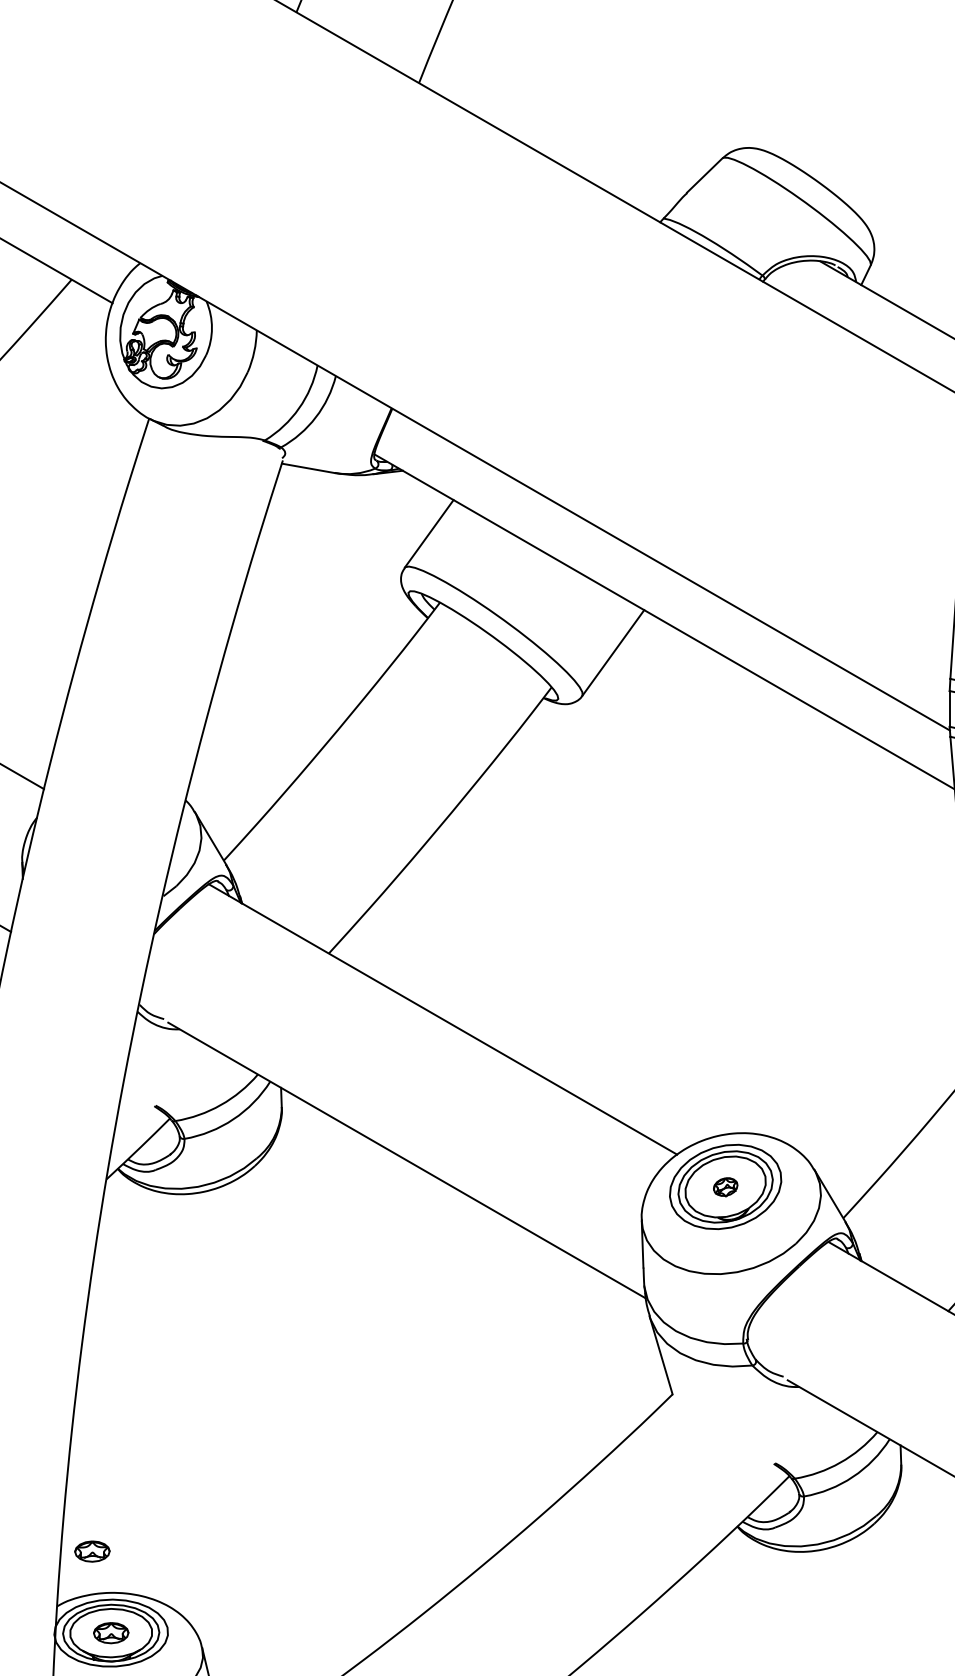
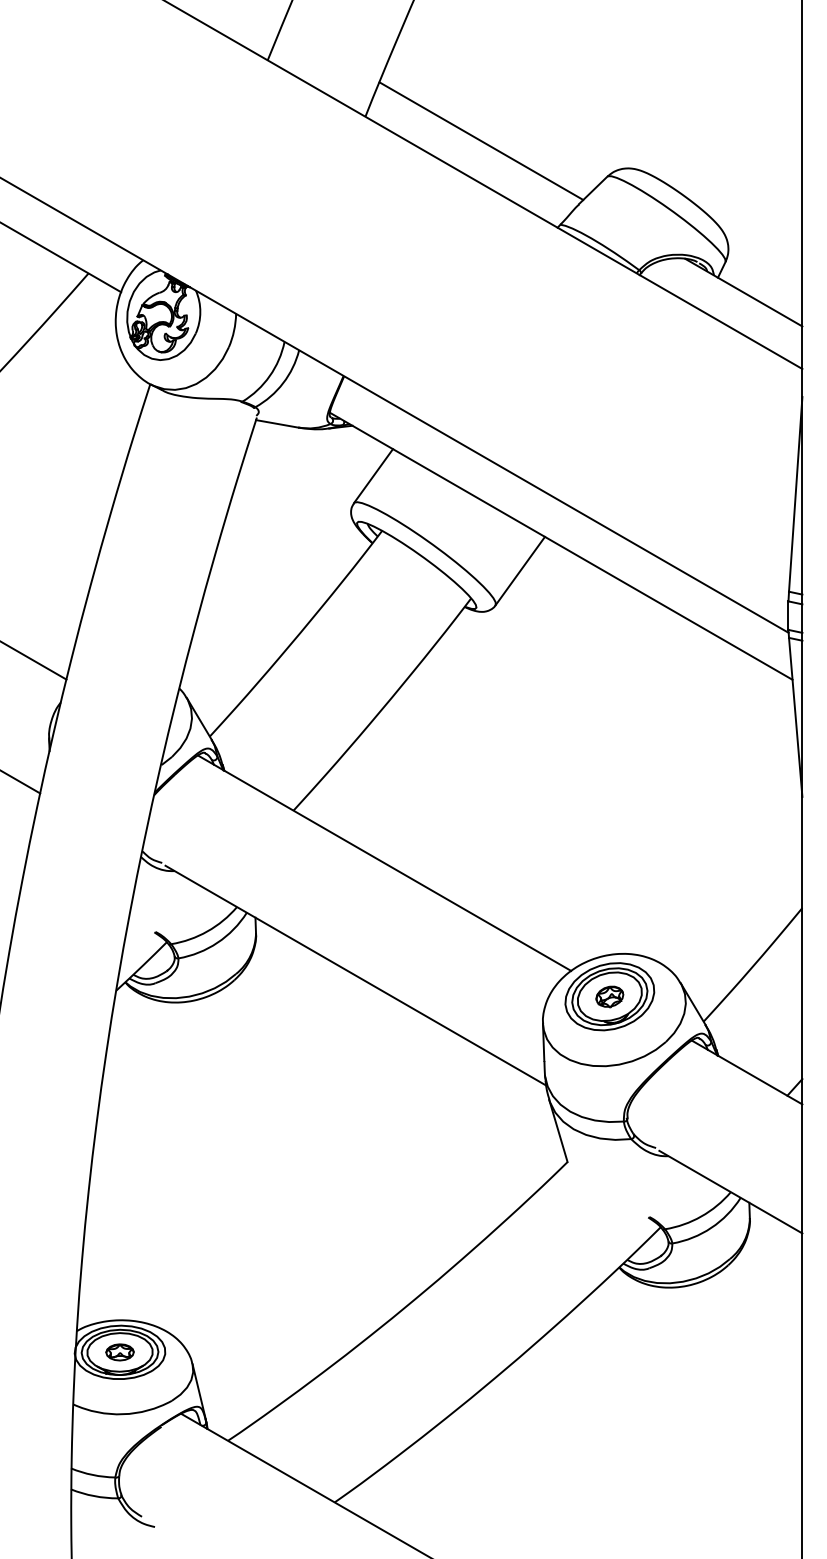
line: (564, 112) -> (481, 140), added
part: (725, 1186) -> (609, 996), size x1.43
part: (91, 1551) -> (104, 1287), removed

